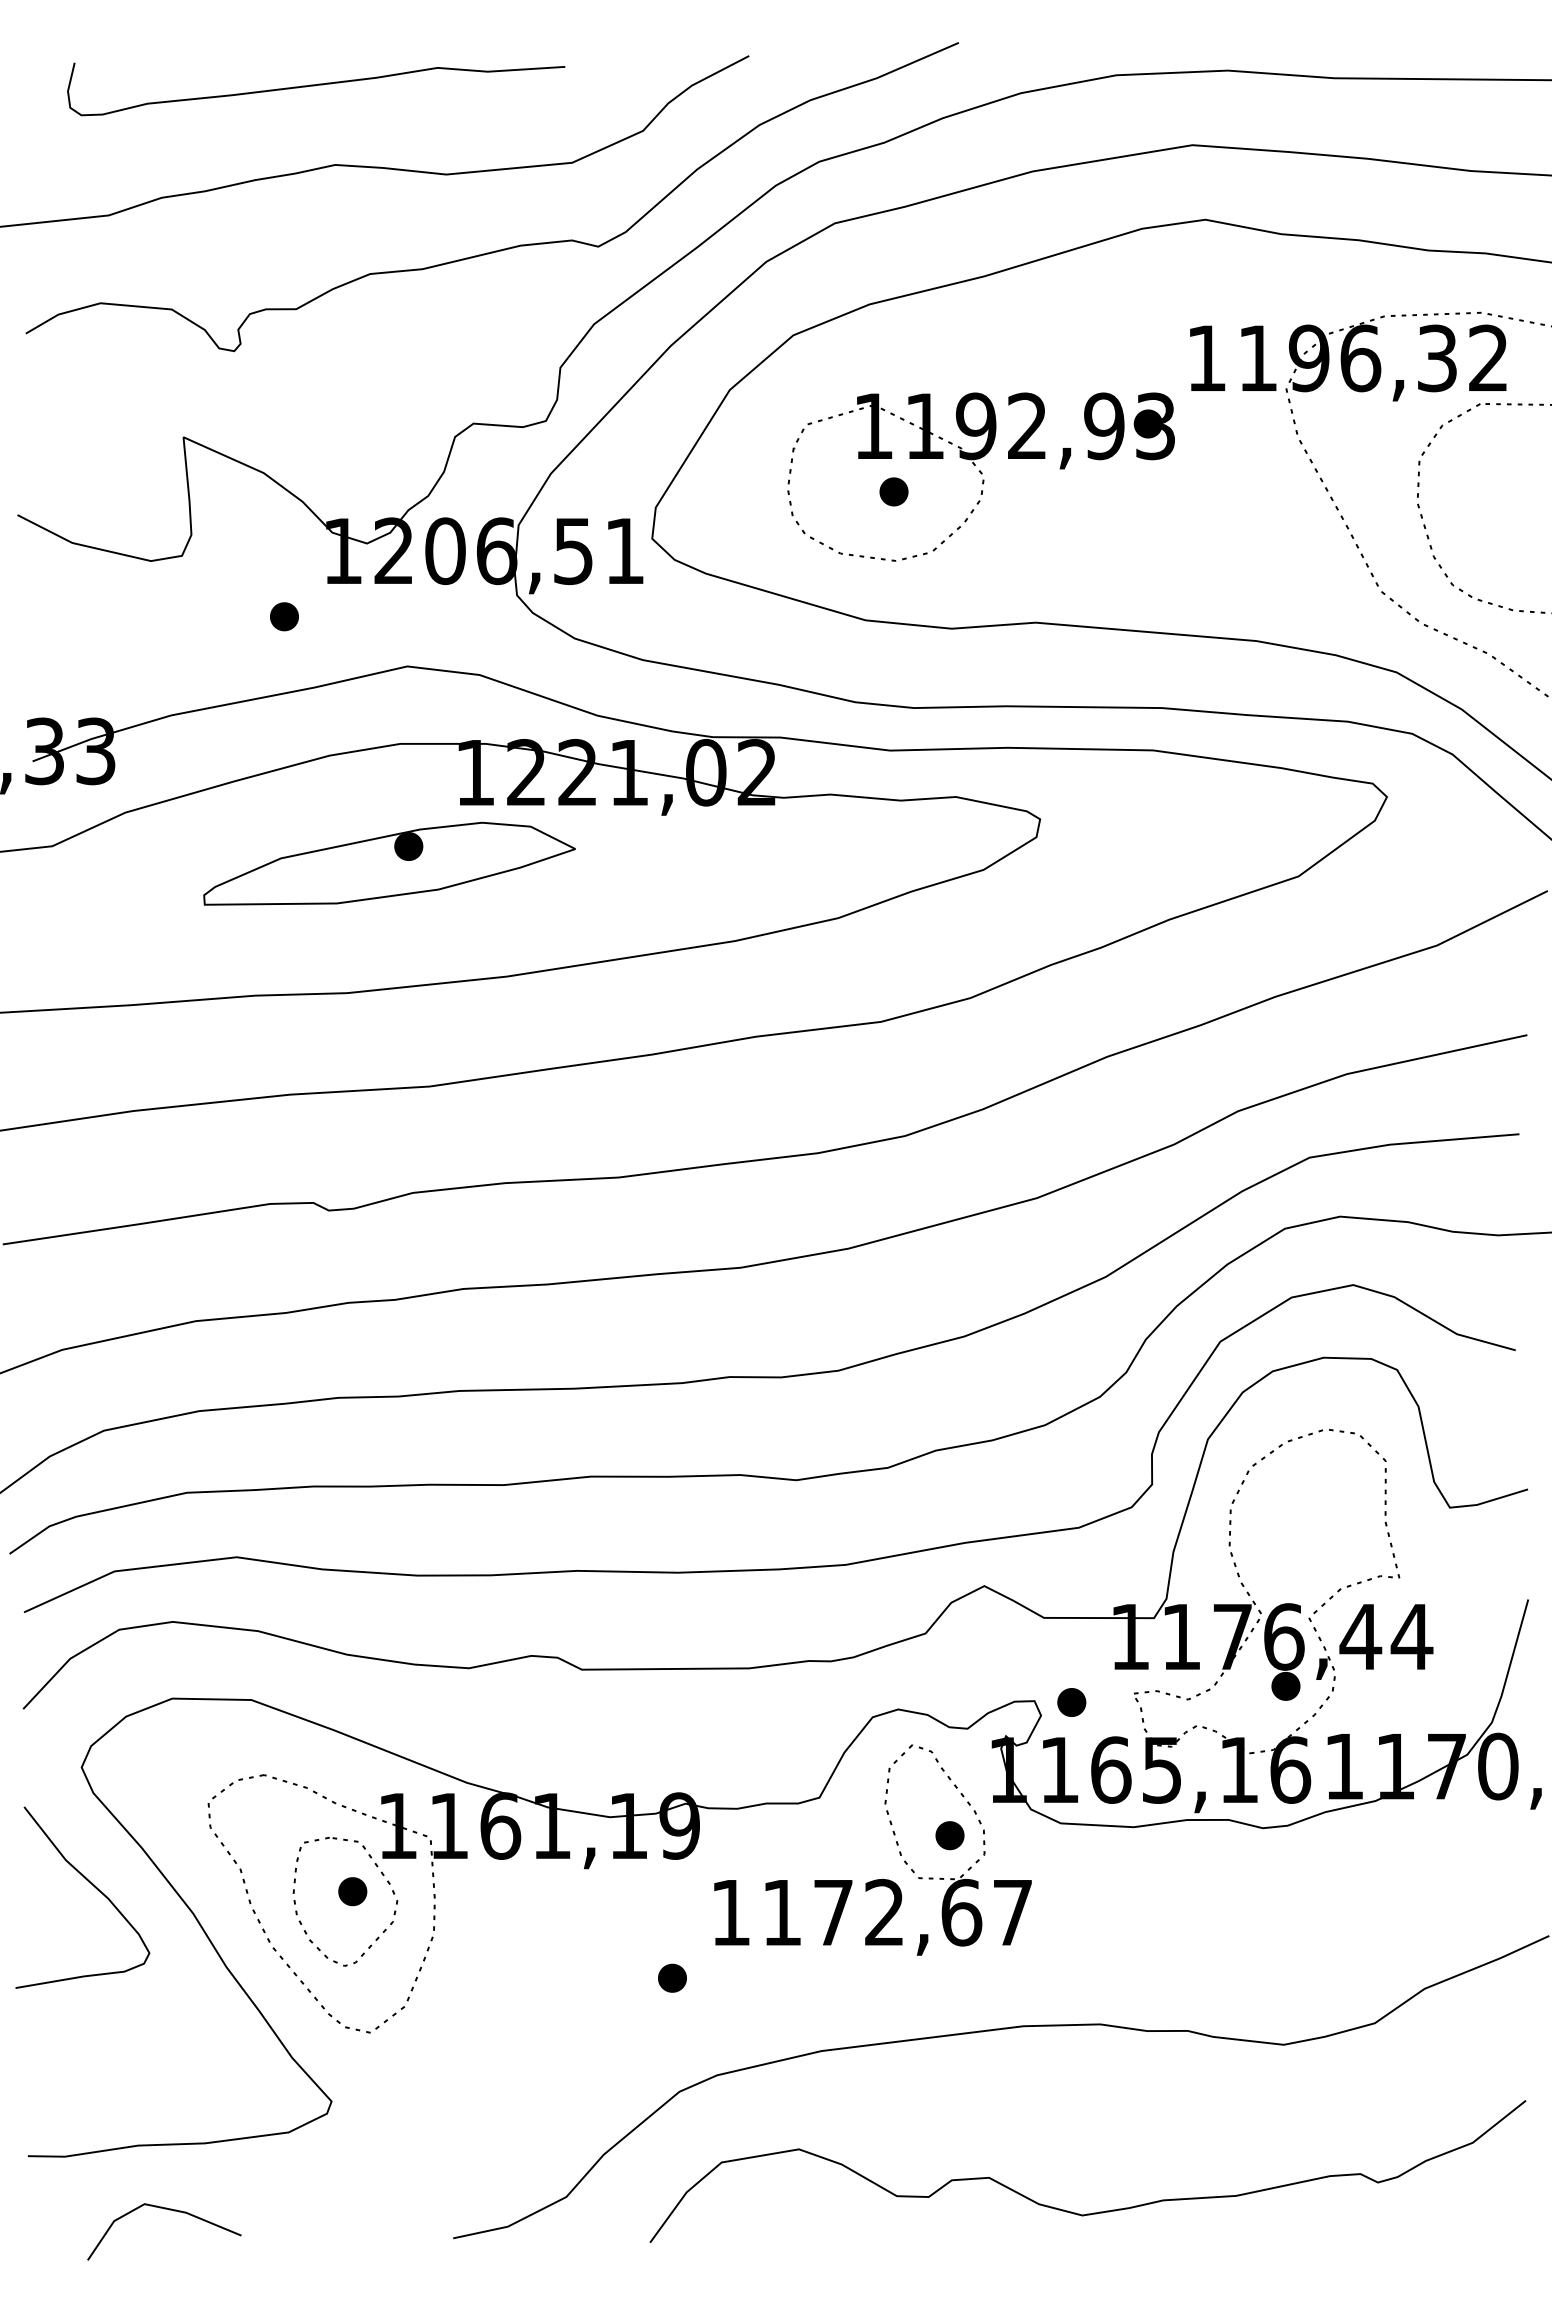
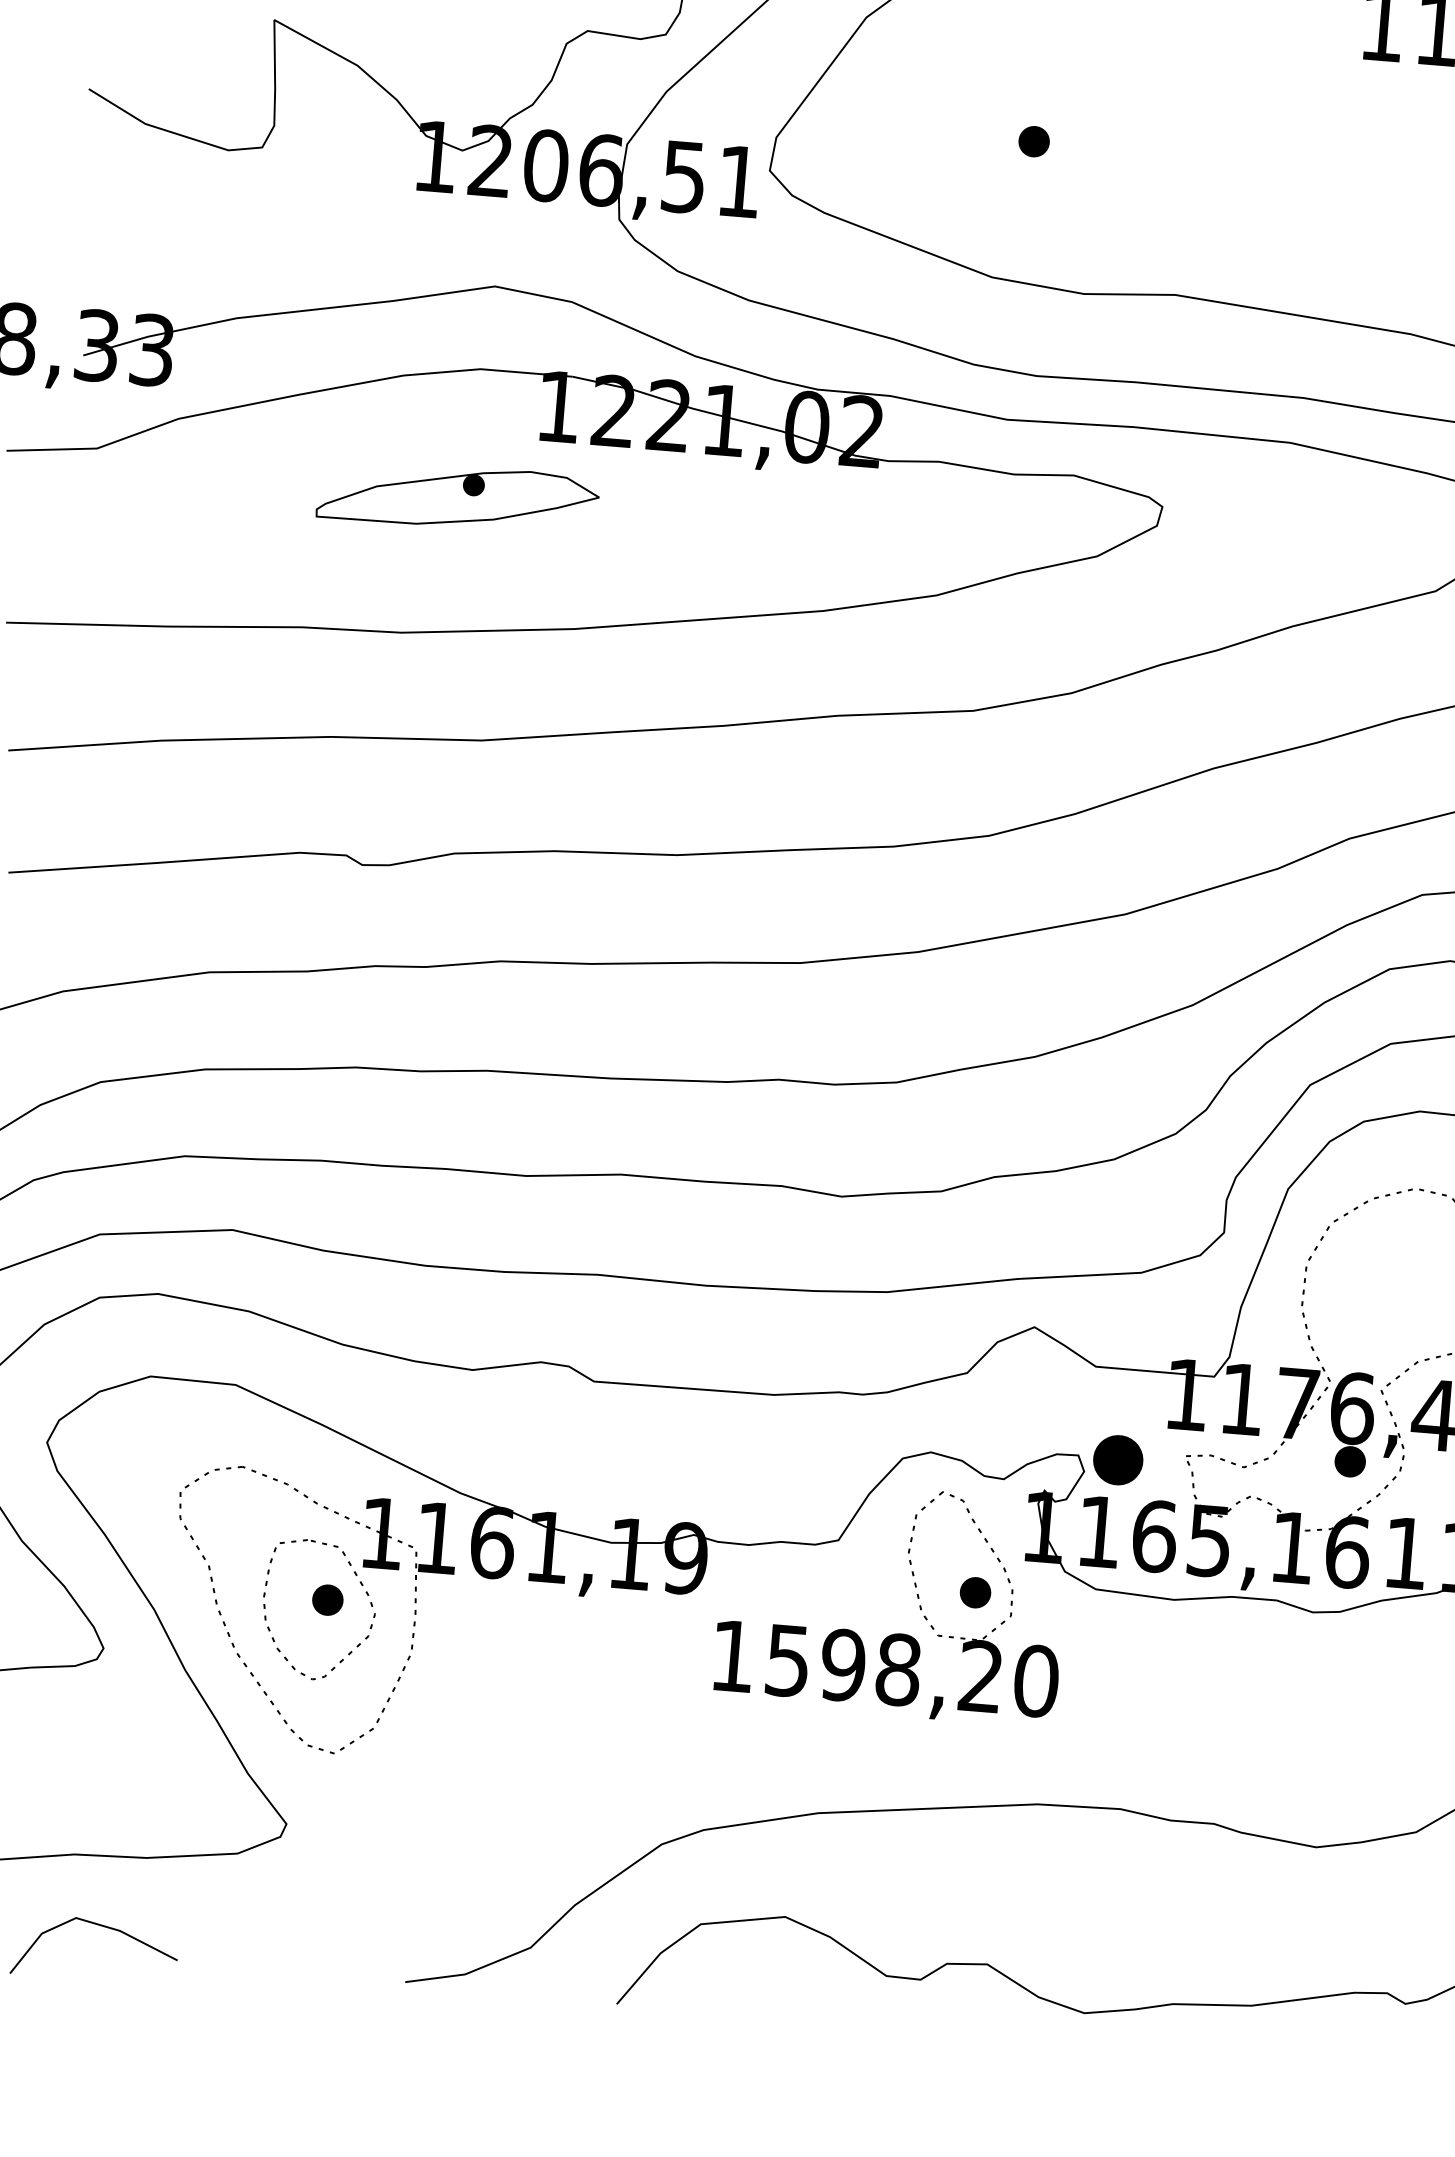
part: (980, 476) -> (1128, 132), removed
part: (284, 616) -> (367, 221), removed
part: (389, 863) -> (458, 496), size x0.7
part: (1071, 1702) -> (1118, 1460), size x1.6
text: (898, 1912) -> (913, 1670), 1172,67 -> 1598,20
part: (672, 1977) -> (664, 1720), removed

